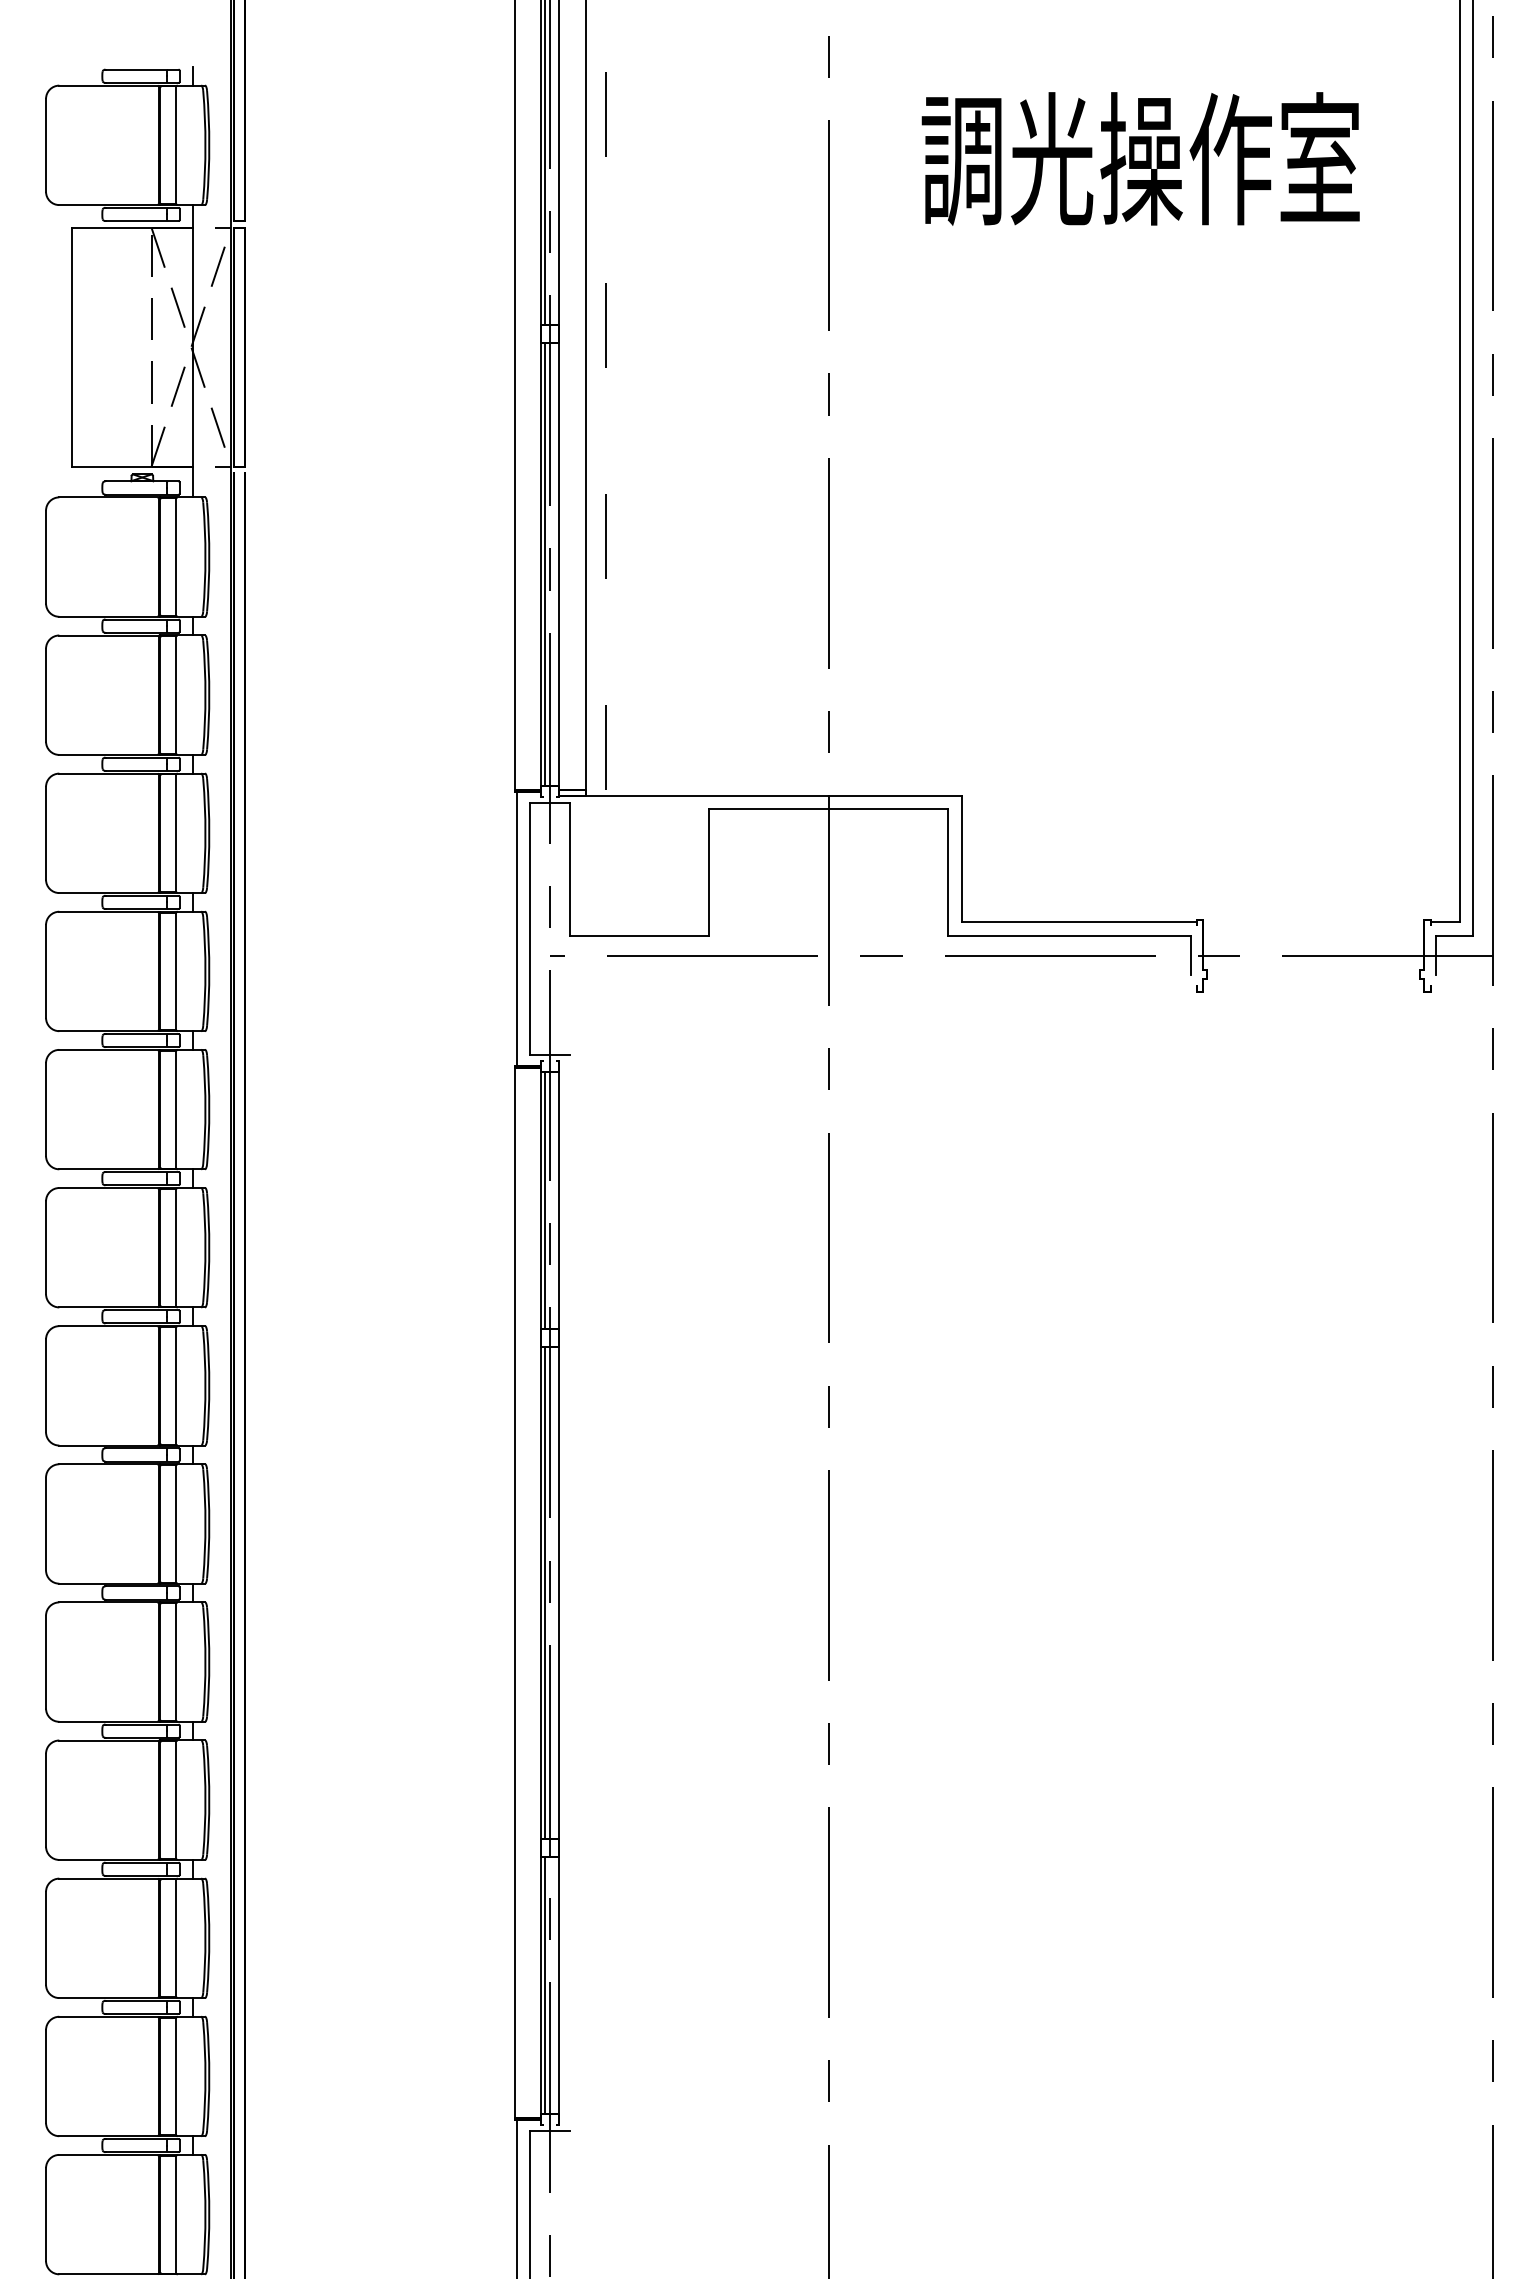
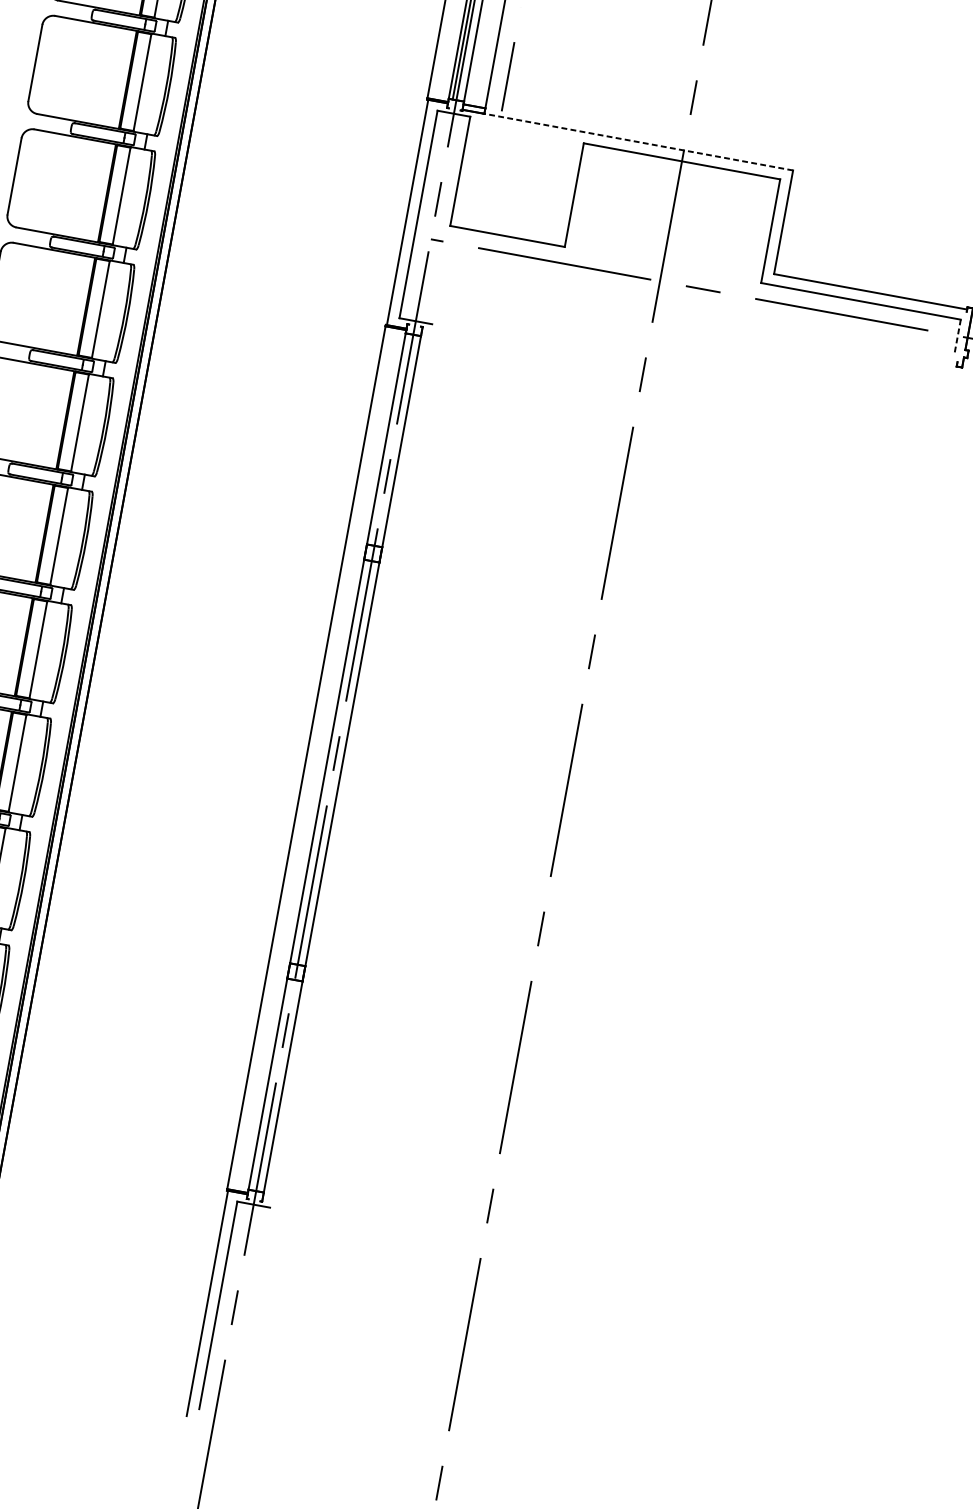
line: (771, 796) -> (636, 142), solid -> dashed
line: (1191, 955) -> (957, 336), solid -> dashed
line: (545, 1199) -> (390, 439), removed
line: (545, 1592) -> (331, 761), removed
line: (545, 1985) -> (271, 1084), removed

